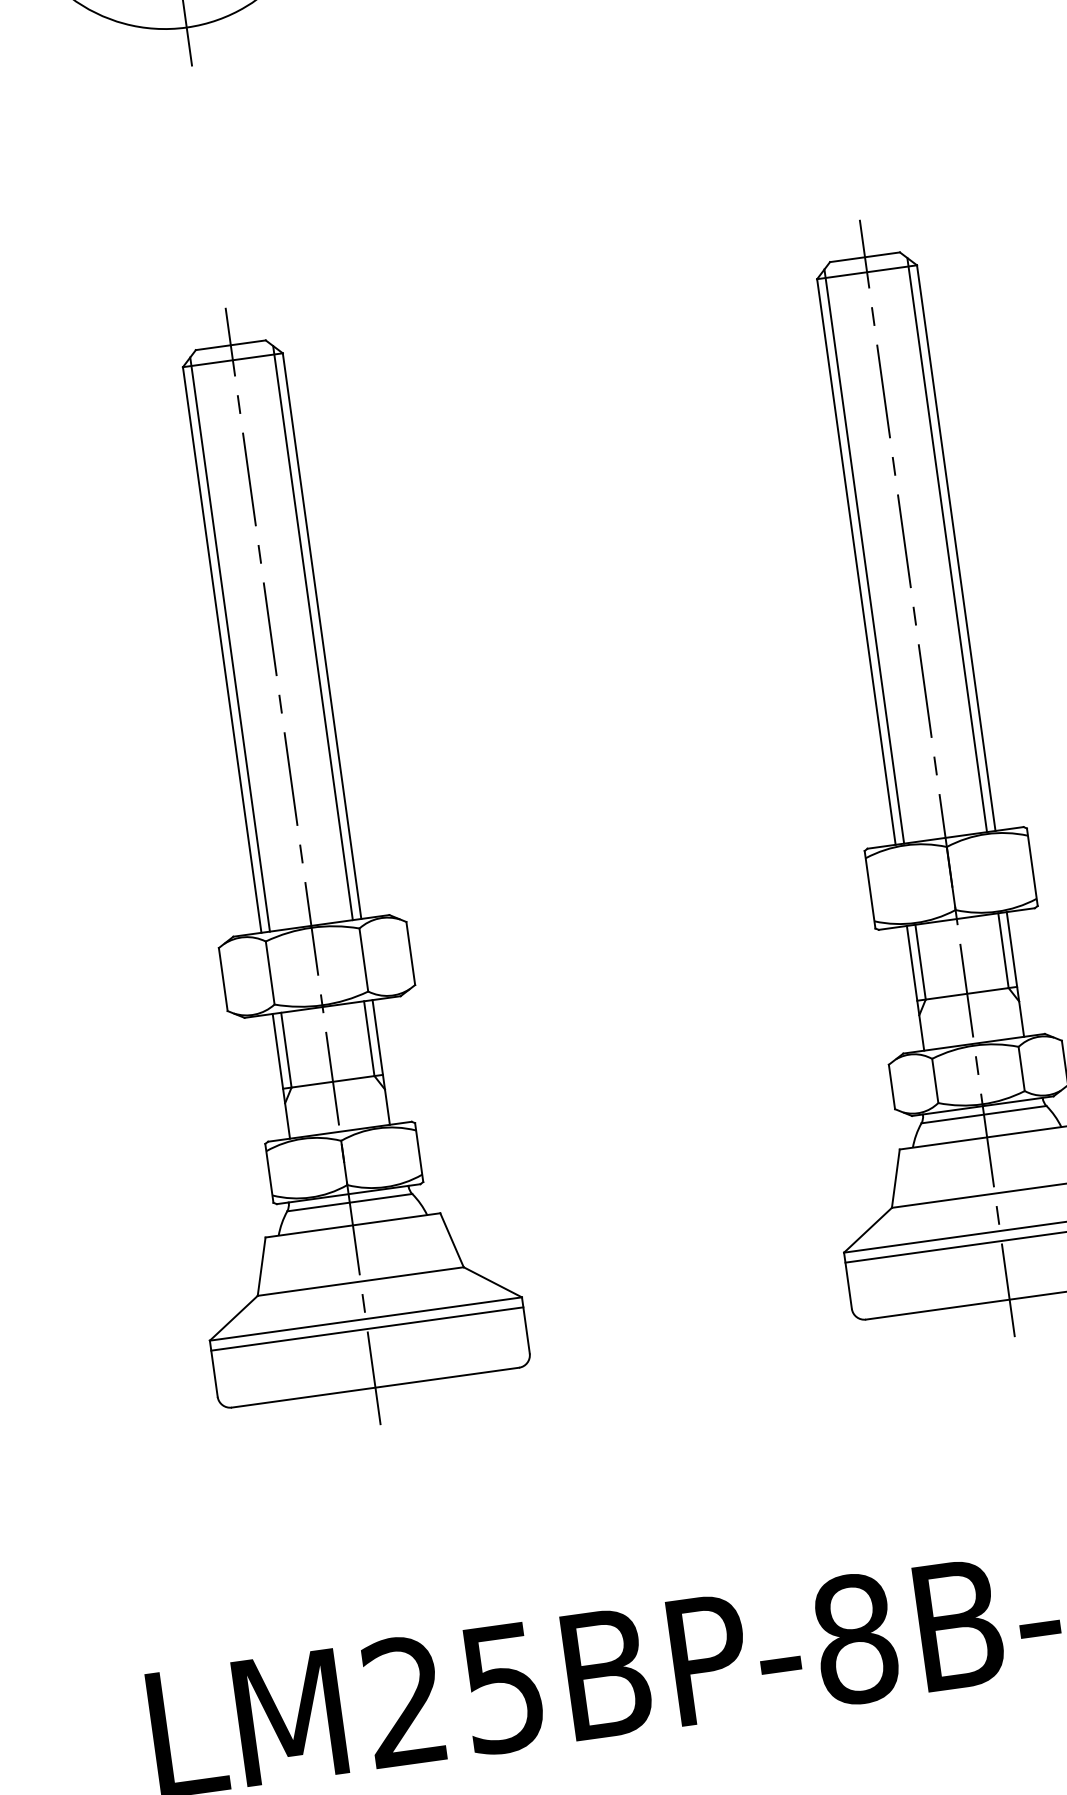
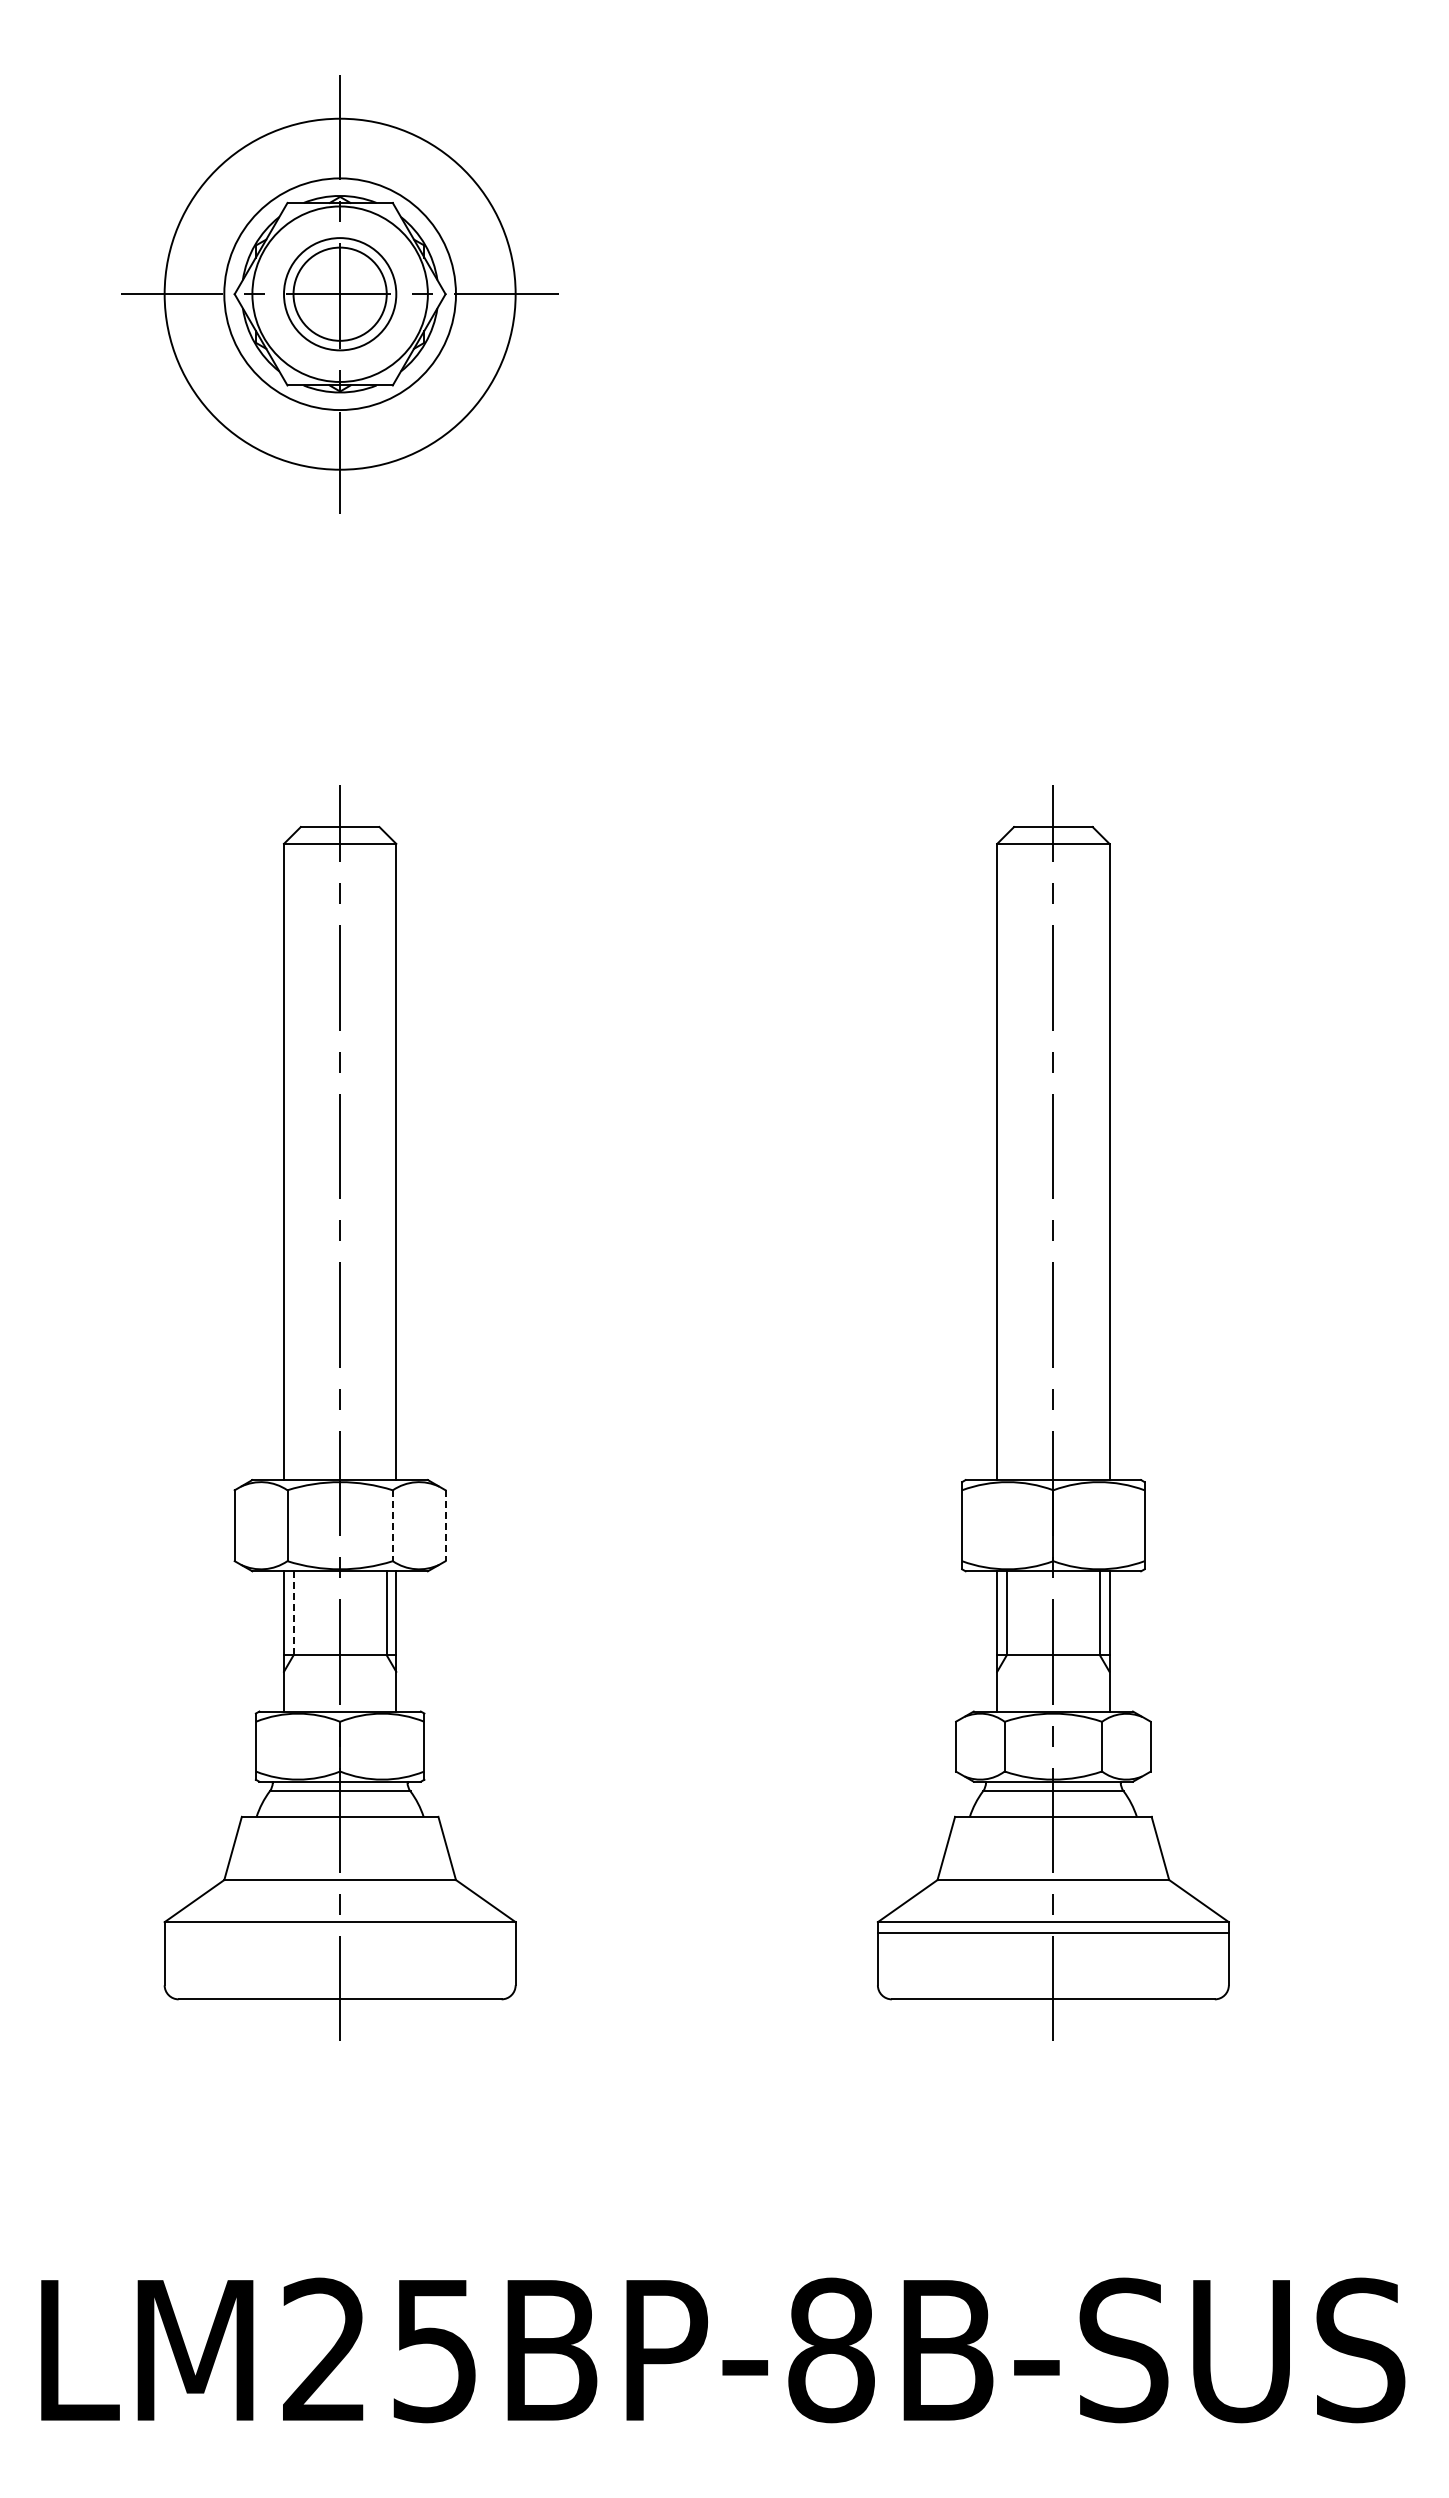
line: (946, 545) -> (1099, 1157), removed
line: (864, 556) -> (1006, 1157), removed
line: (312, 633) -> (386, 1157), removed
line: (230, 644) -> (293, 1157), removed
line: (410, 954) -> (445, 1526), solid -> dashed
line: (363, 960) -> (392, 1526), solid -> dashed
line: (286, 1049) -> (293, 1612), solid -> dashed
line: (366, 1329) -> (339, 1933), removed

